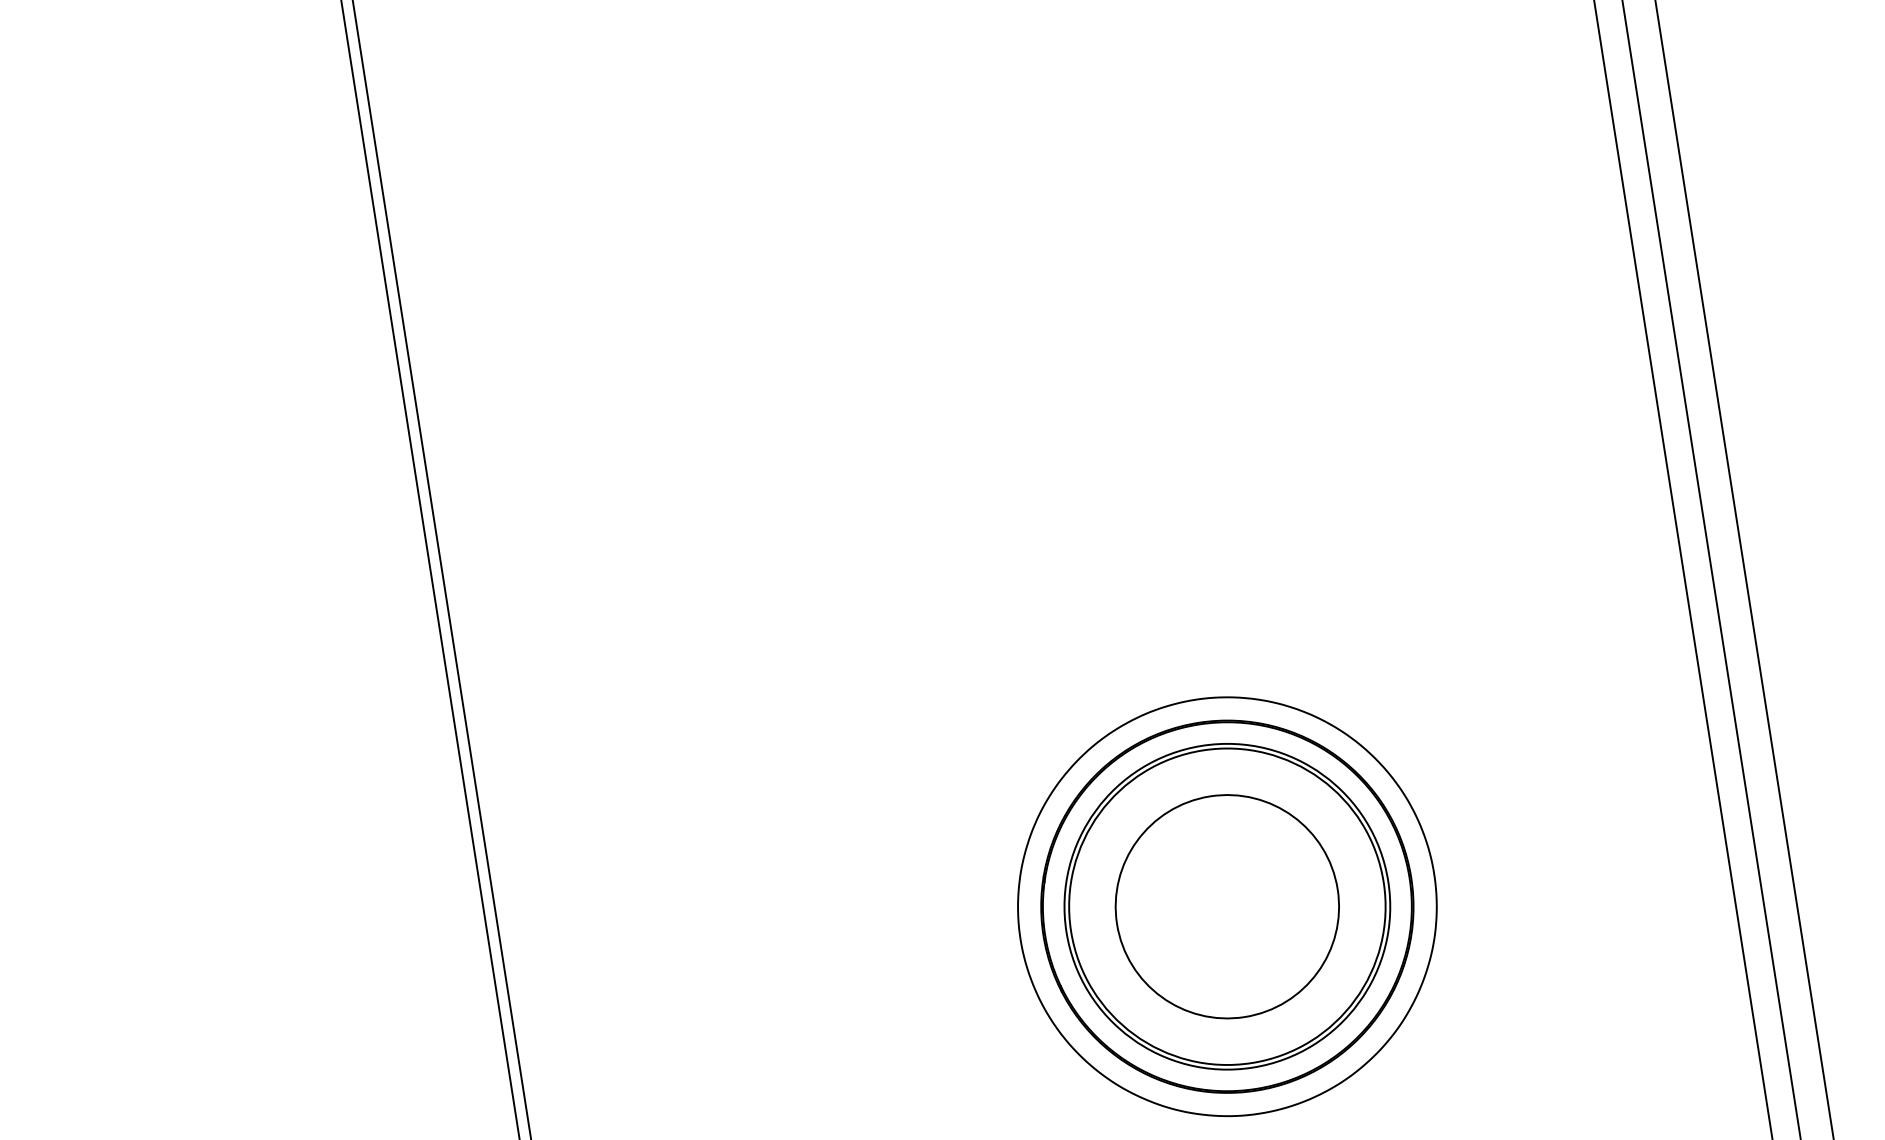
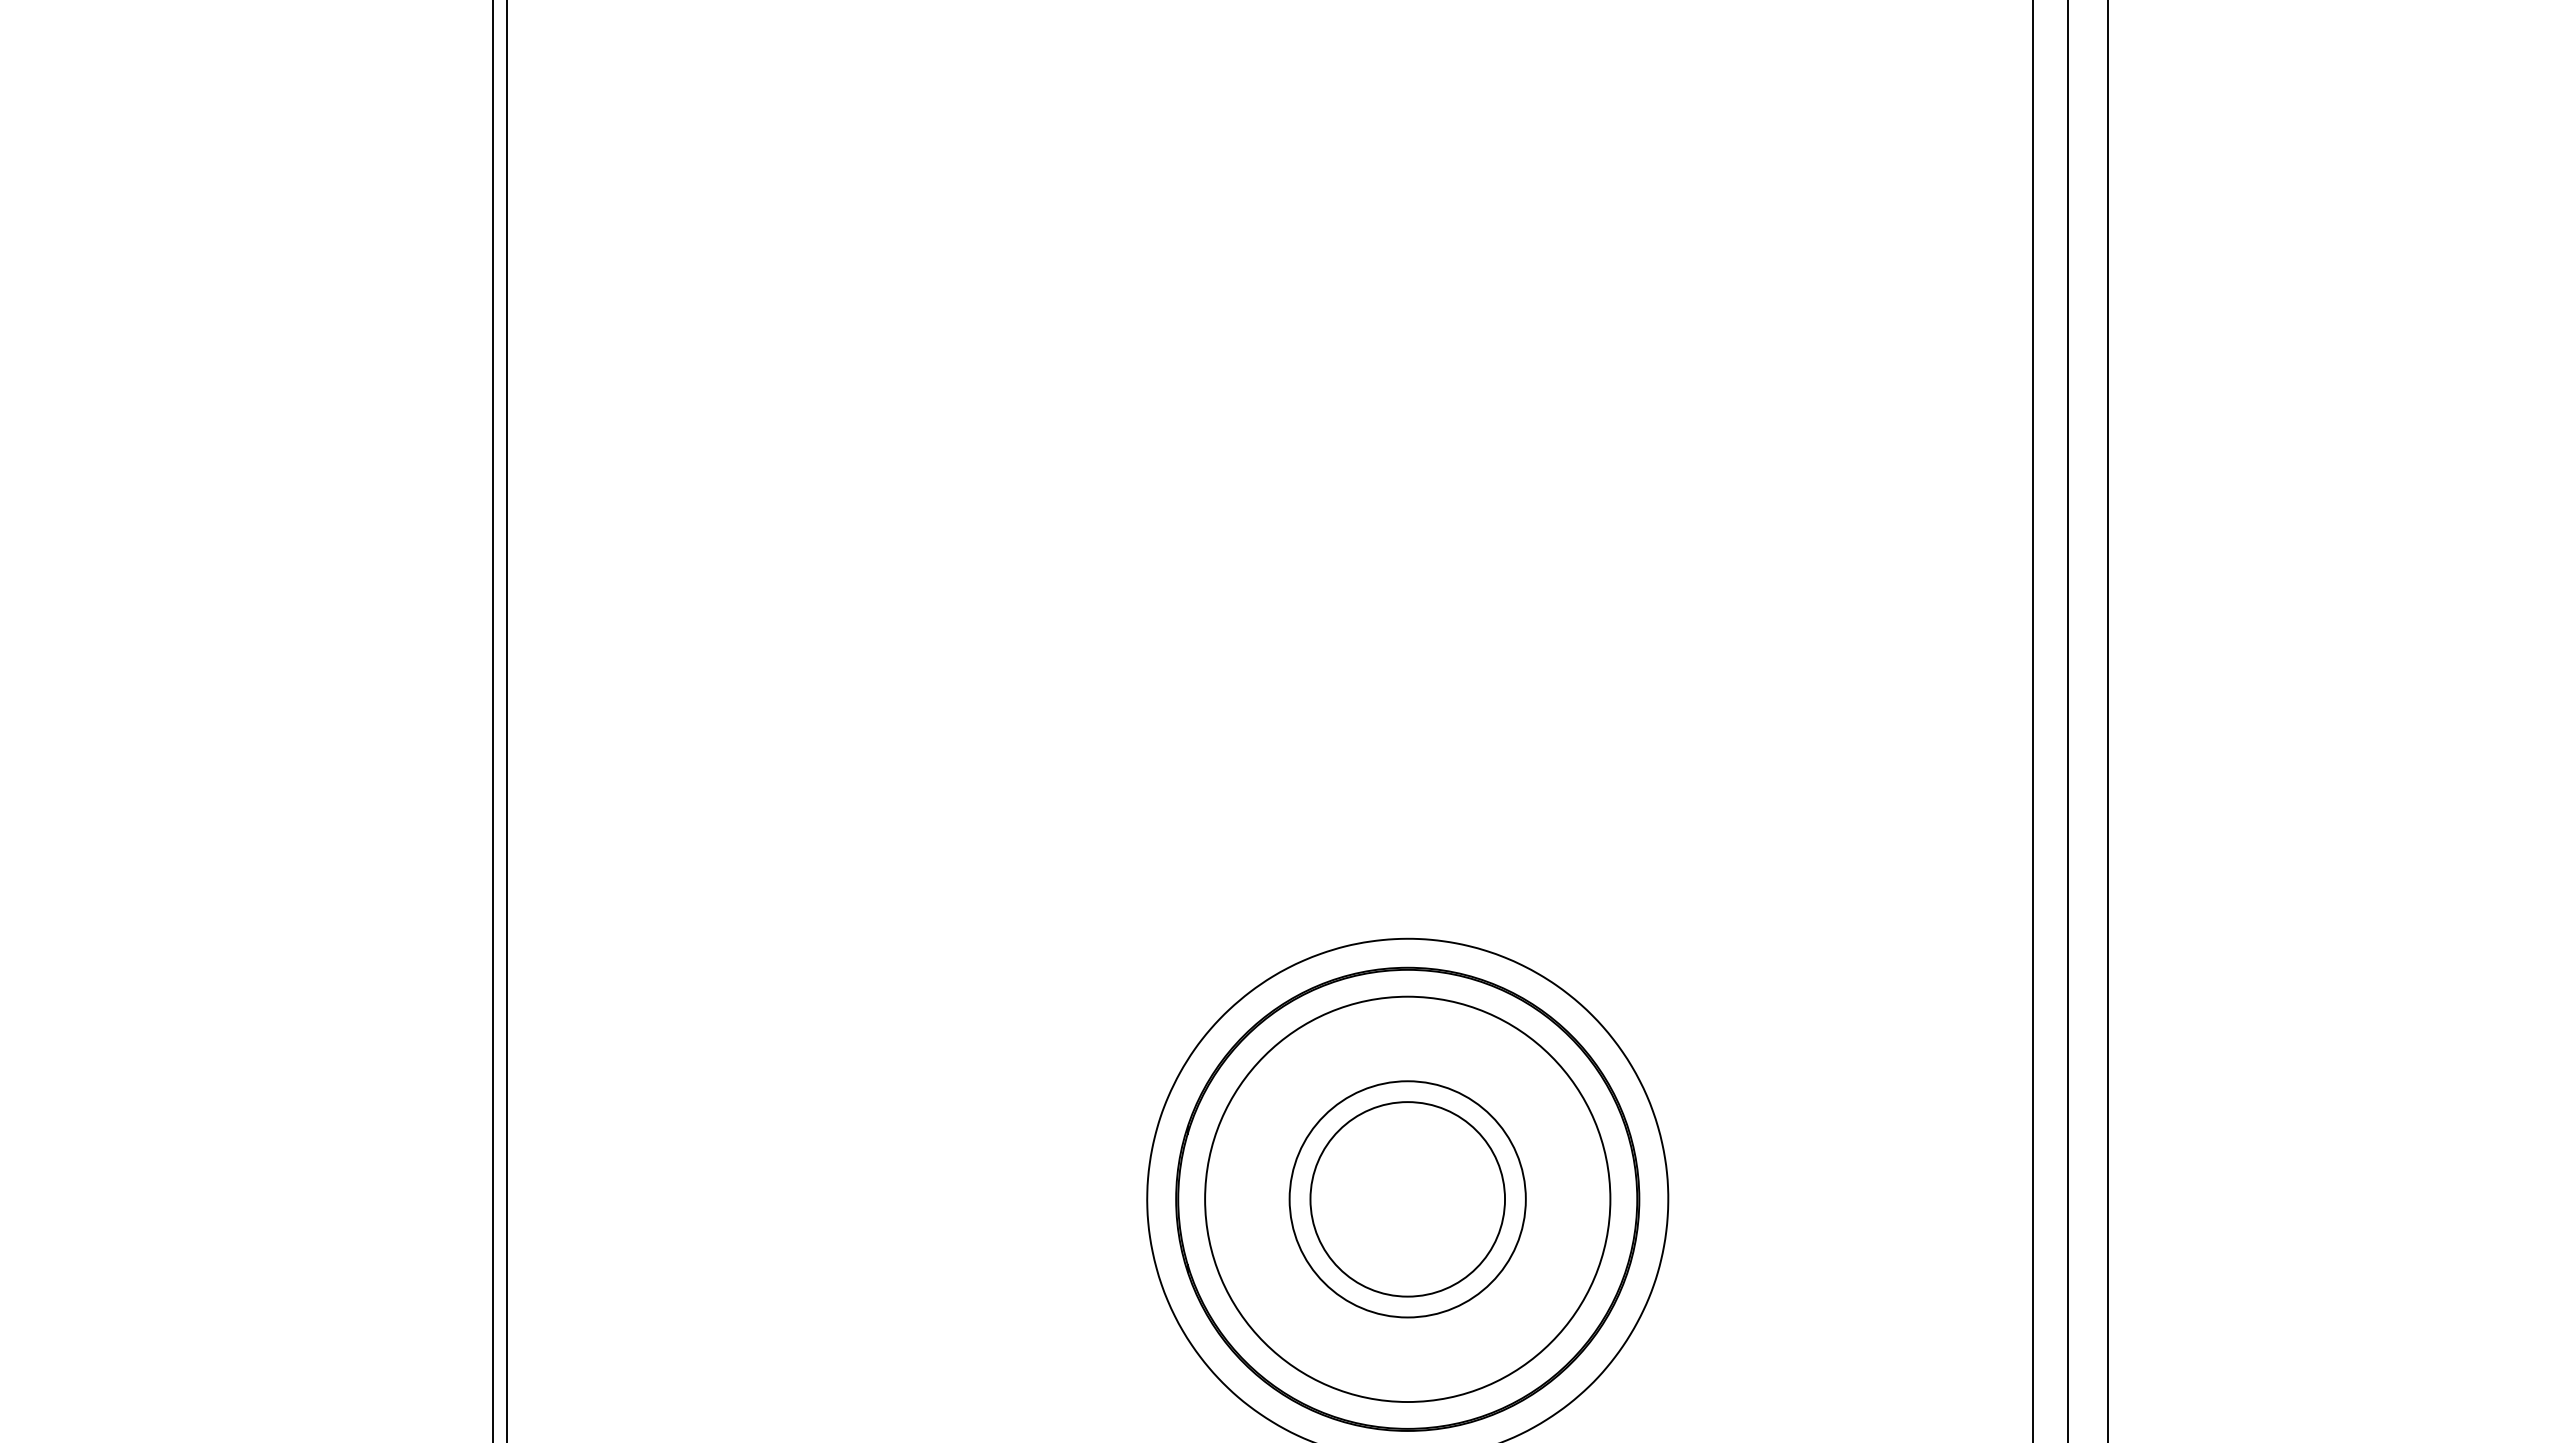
circle: (1227, 906) -> (1407, 1199), size x0.6
circle: (1227, 906) -> (1407, 1199), size x0.7

